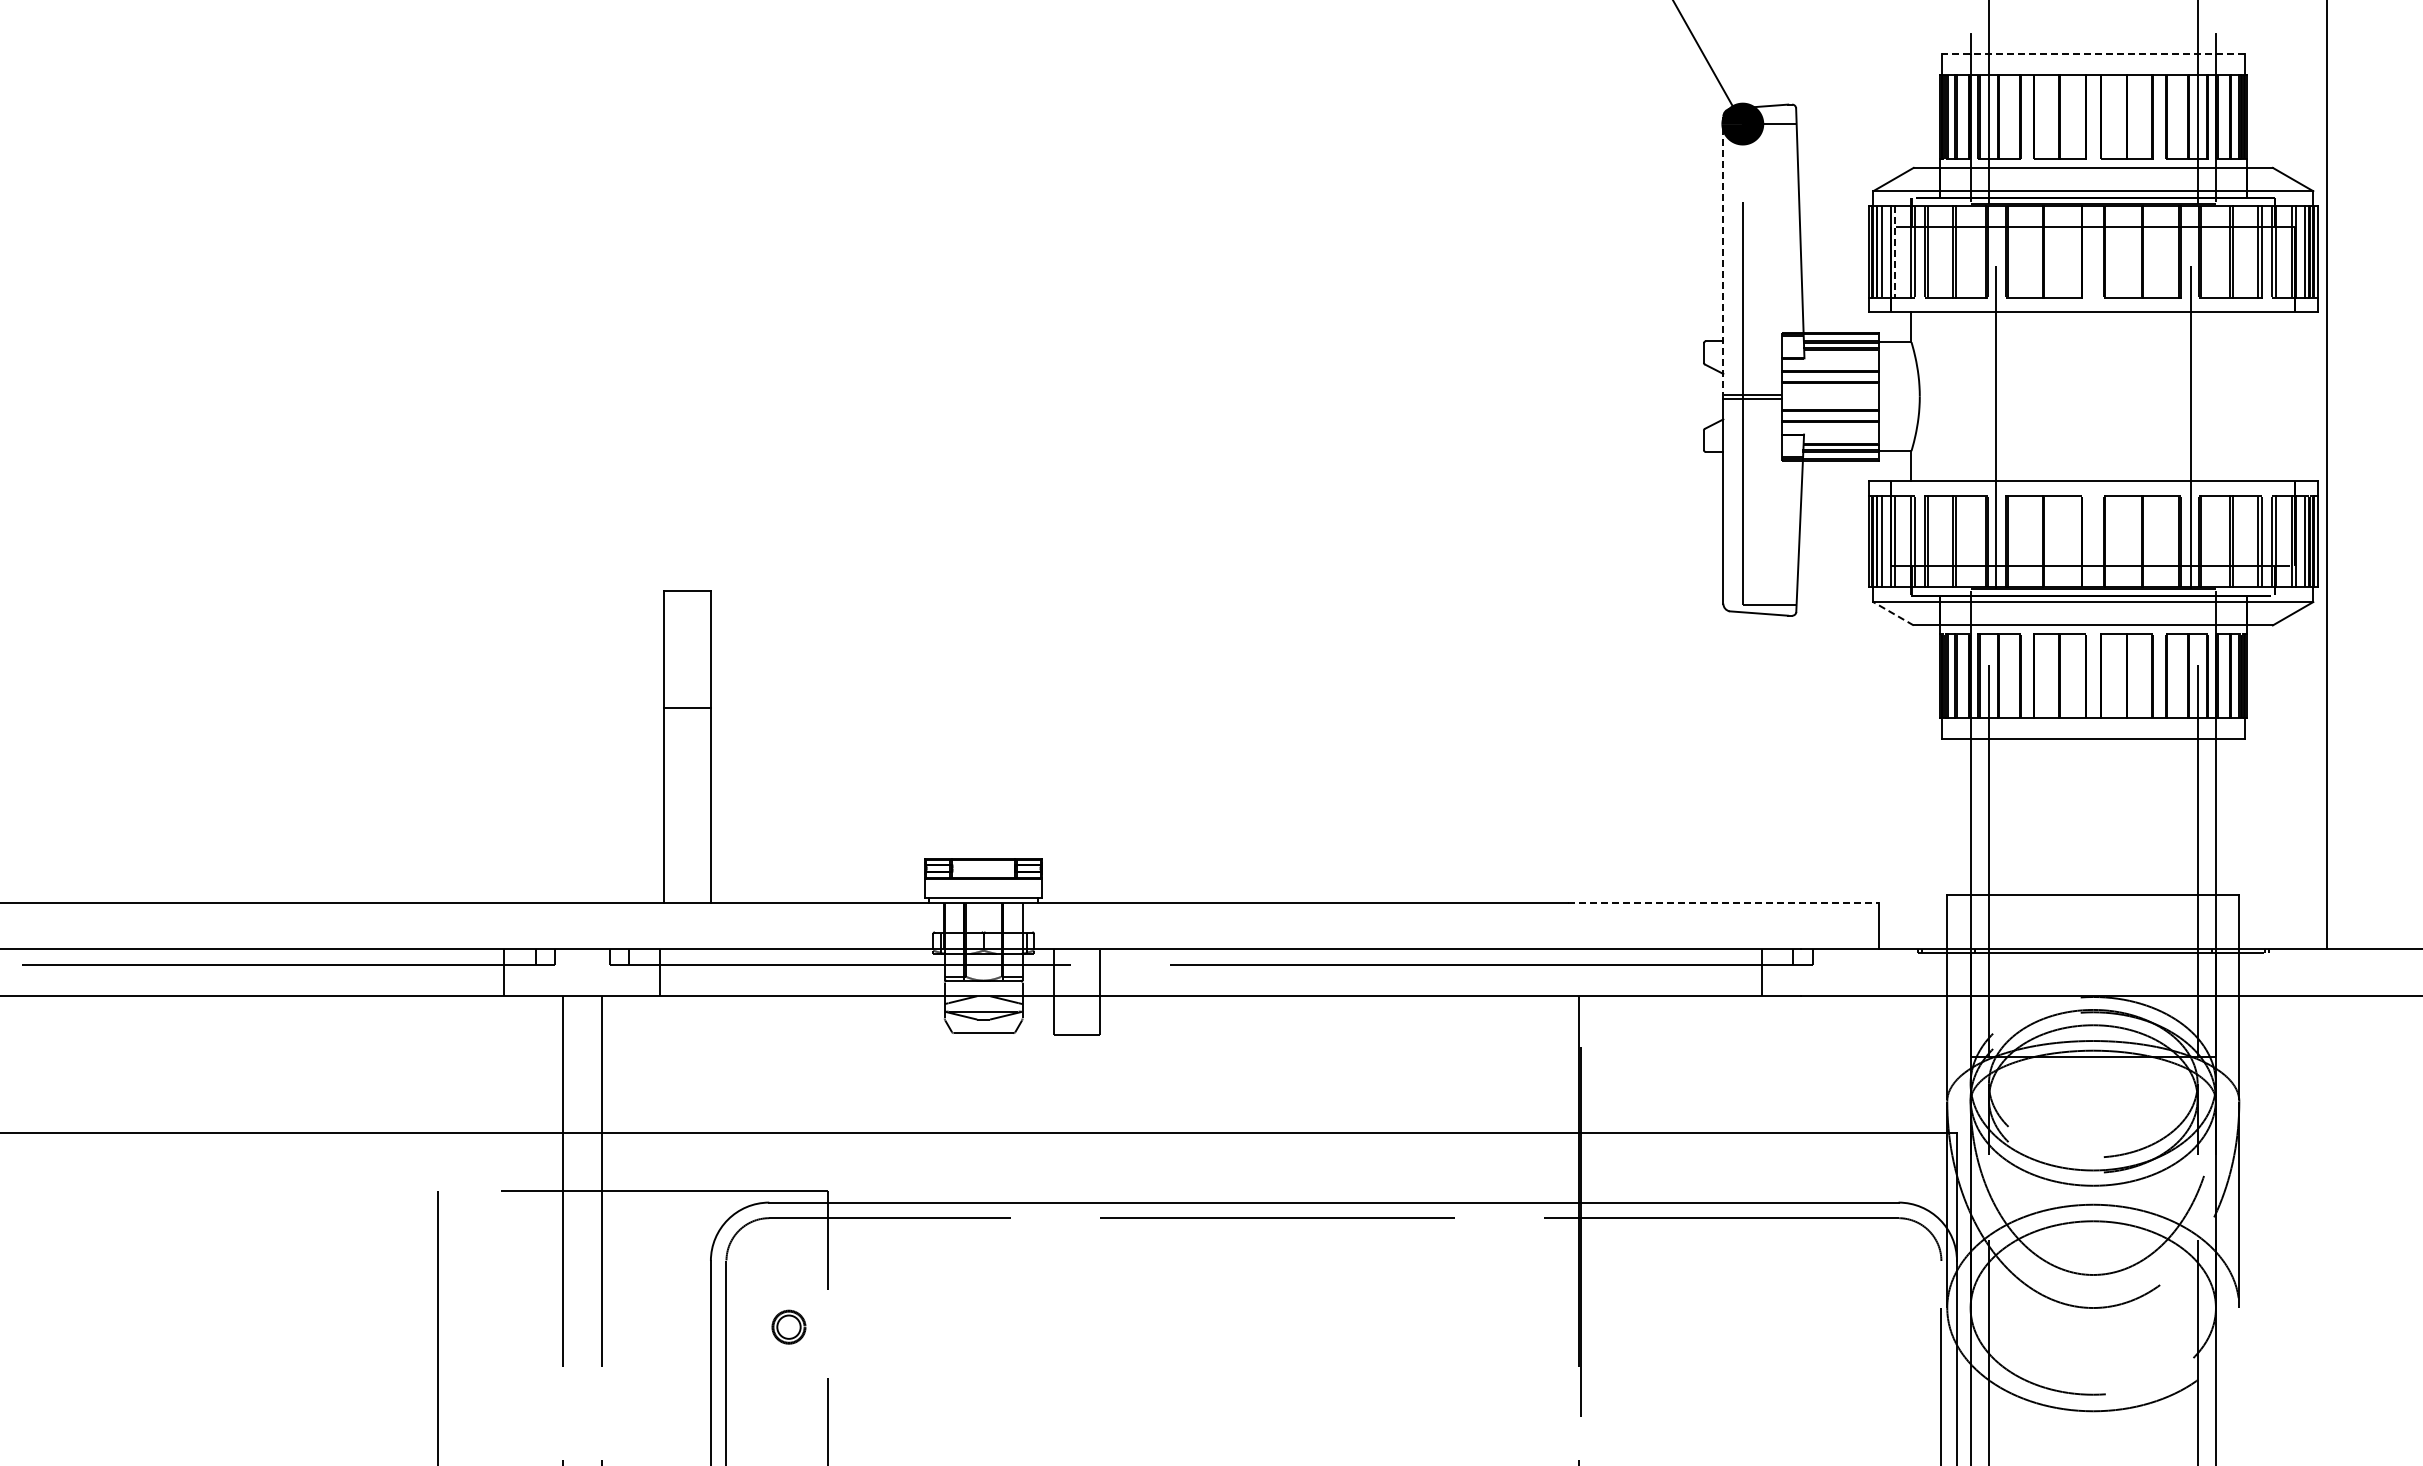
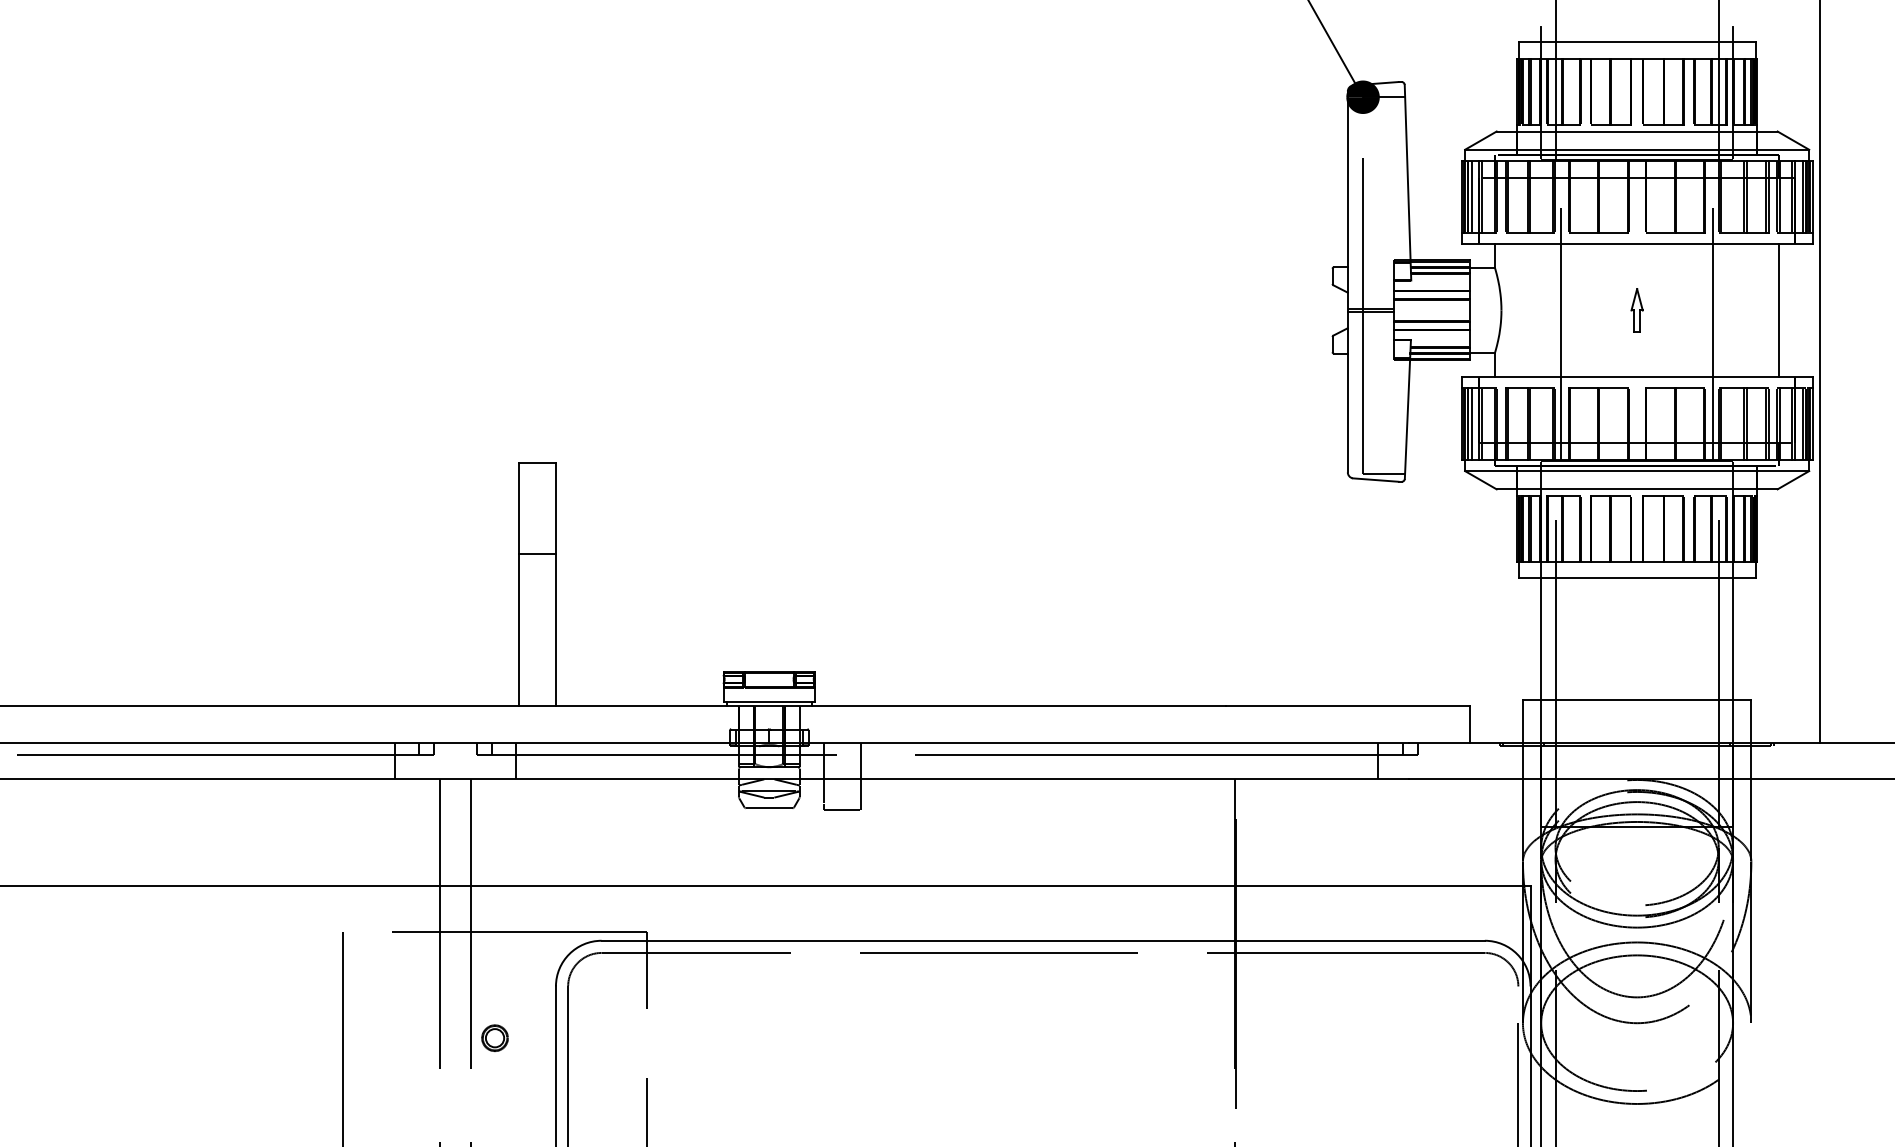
line: (2092, 53) -> (1636, 42), dashed -> solid
line: (1895, 251) -> (1482, 196), dashed -> solid
line: (1723, 257) -> (1347, 201), dashed -> solid
part: (2093, 396) -> (1637, 310), added
line: (2275, 396) -> (1779, 310), added
line: (1893, 613) -> (1480, 480), dashed -> solid
line: (1723, 902) -> (1347, 706), dashed -> solid
part: (788, 1326) -> (494, 1037), moved

